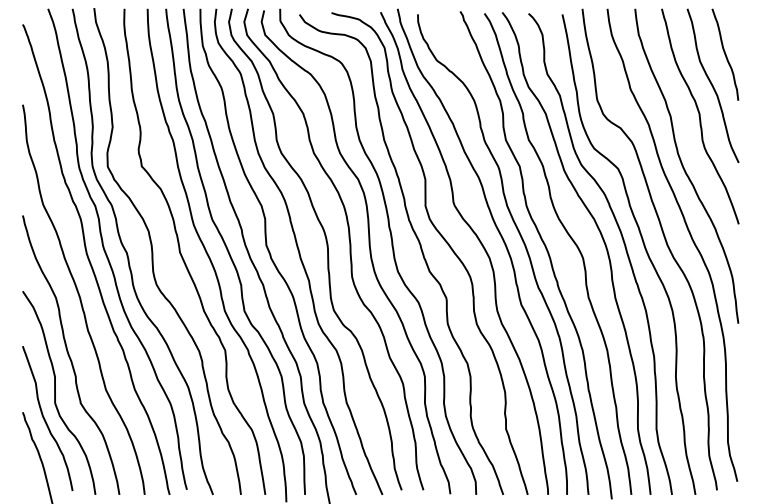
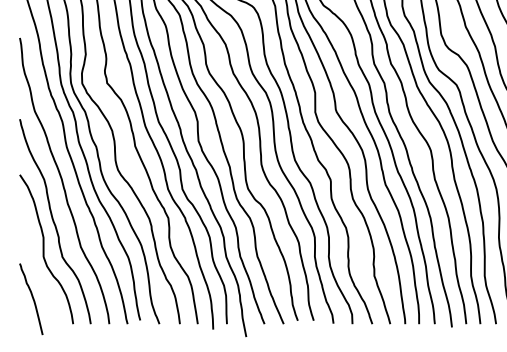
curve: (45, 419) -> (36, 268), removed

